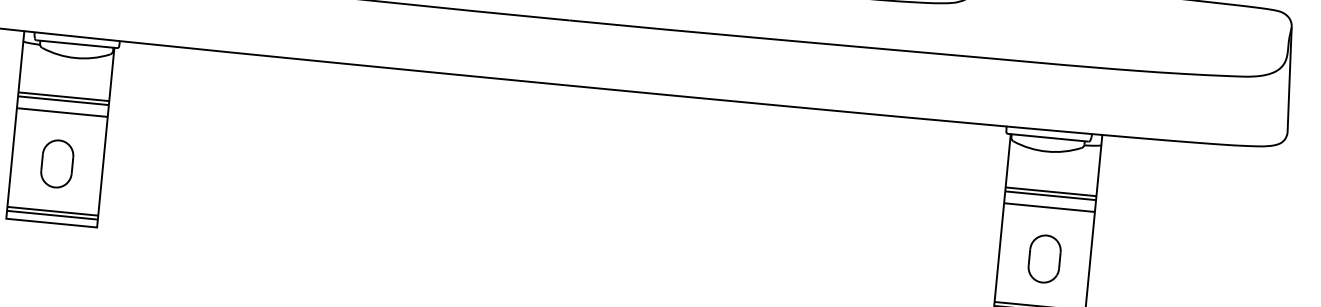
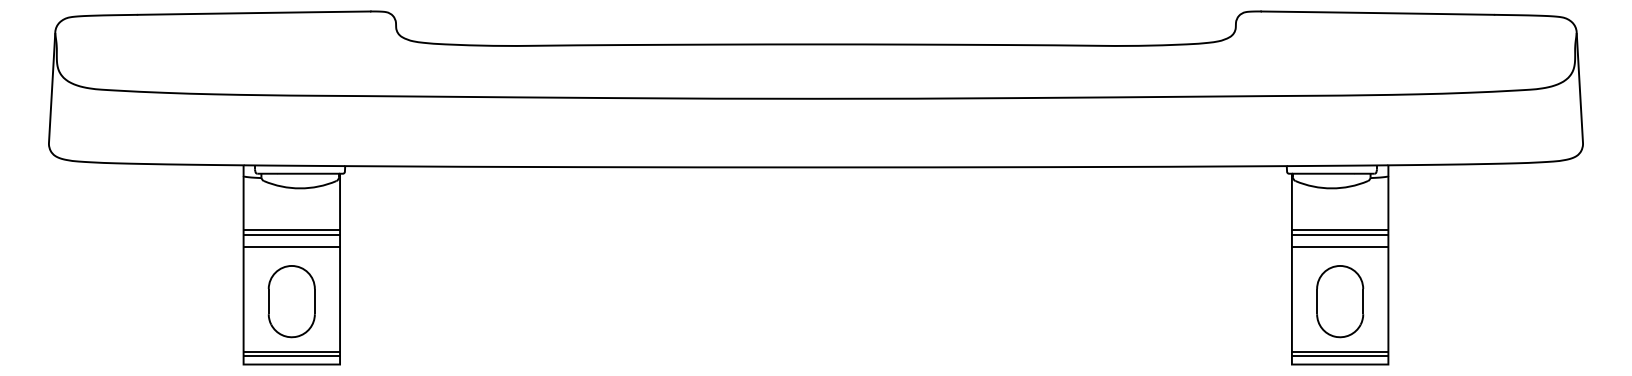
part: (57, 163) -> (291, 301), size x1.43
part: (1044, 258) -> (1340, 301), size x1.43

